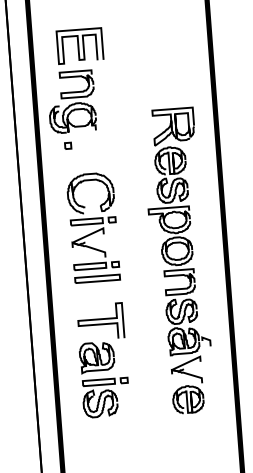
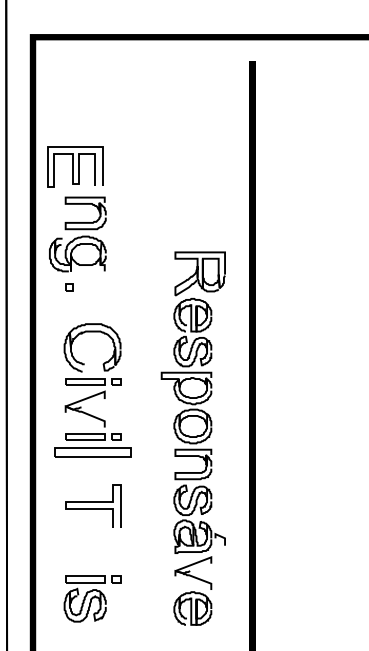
curve: (78, 45) -> (73, 166), moved
part: (97, 278) -> (93, 452), size x1.4
part: (96, 357) -> (84, 548), removed

